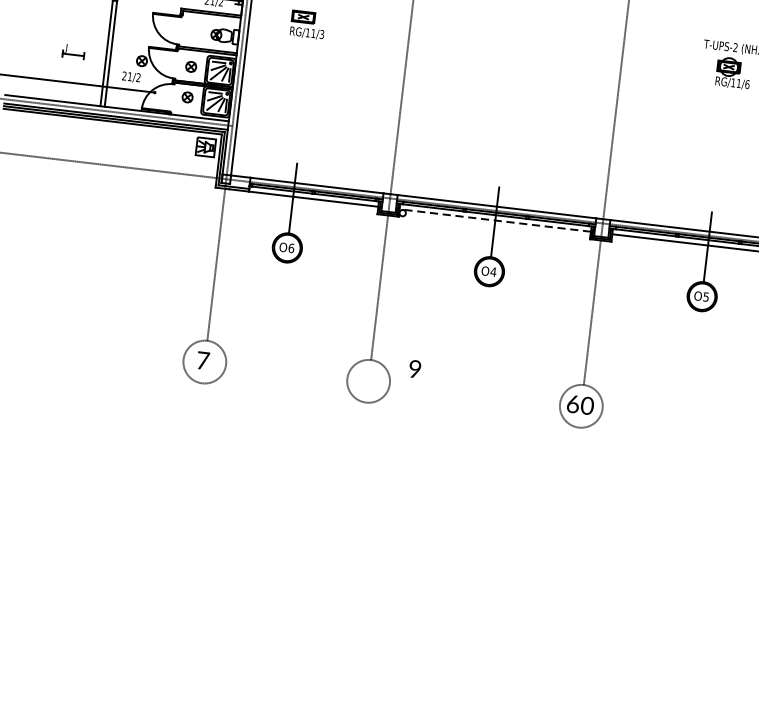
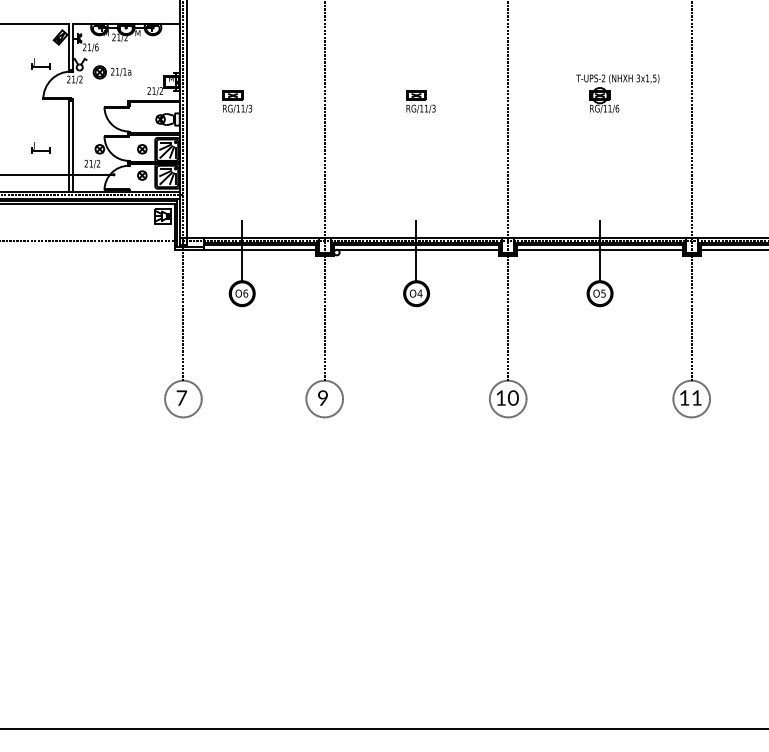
part: (520, 49) -> (420, 101), added
line: (495, 220) -> (416, 249), dashed -> solid
text: (414, 368) -> (322, 397), moved
text: (573, 403) -> (501, 397), 60 -> 10

